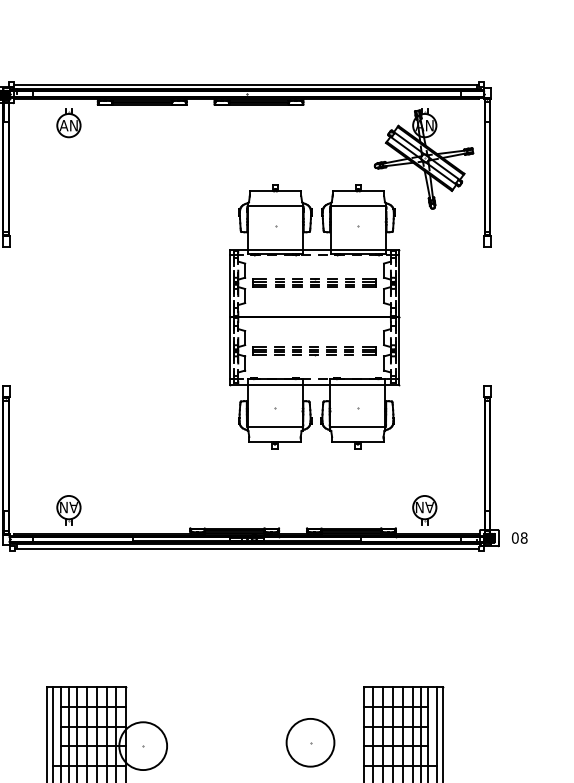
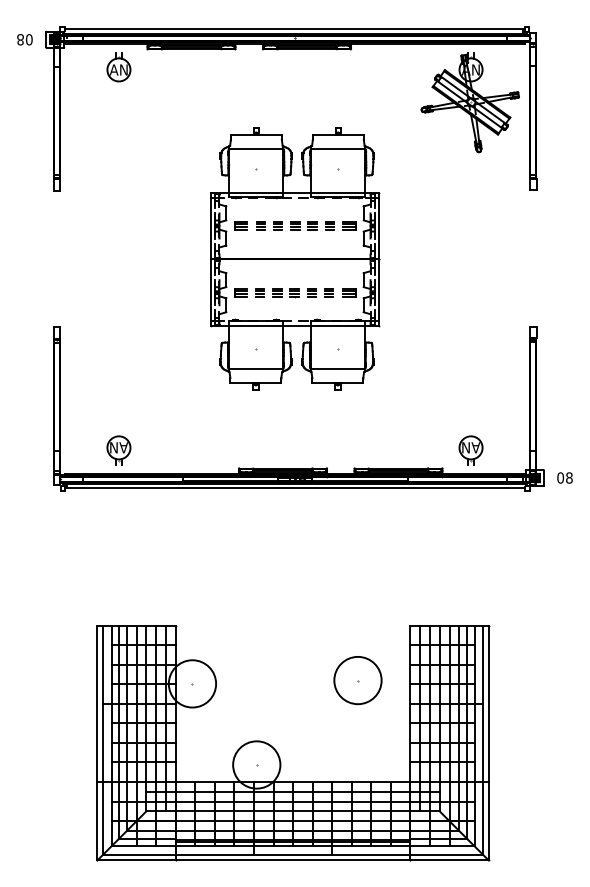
part: (315, 316) -> (295, 258), moved

